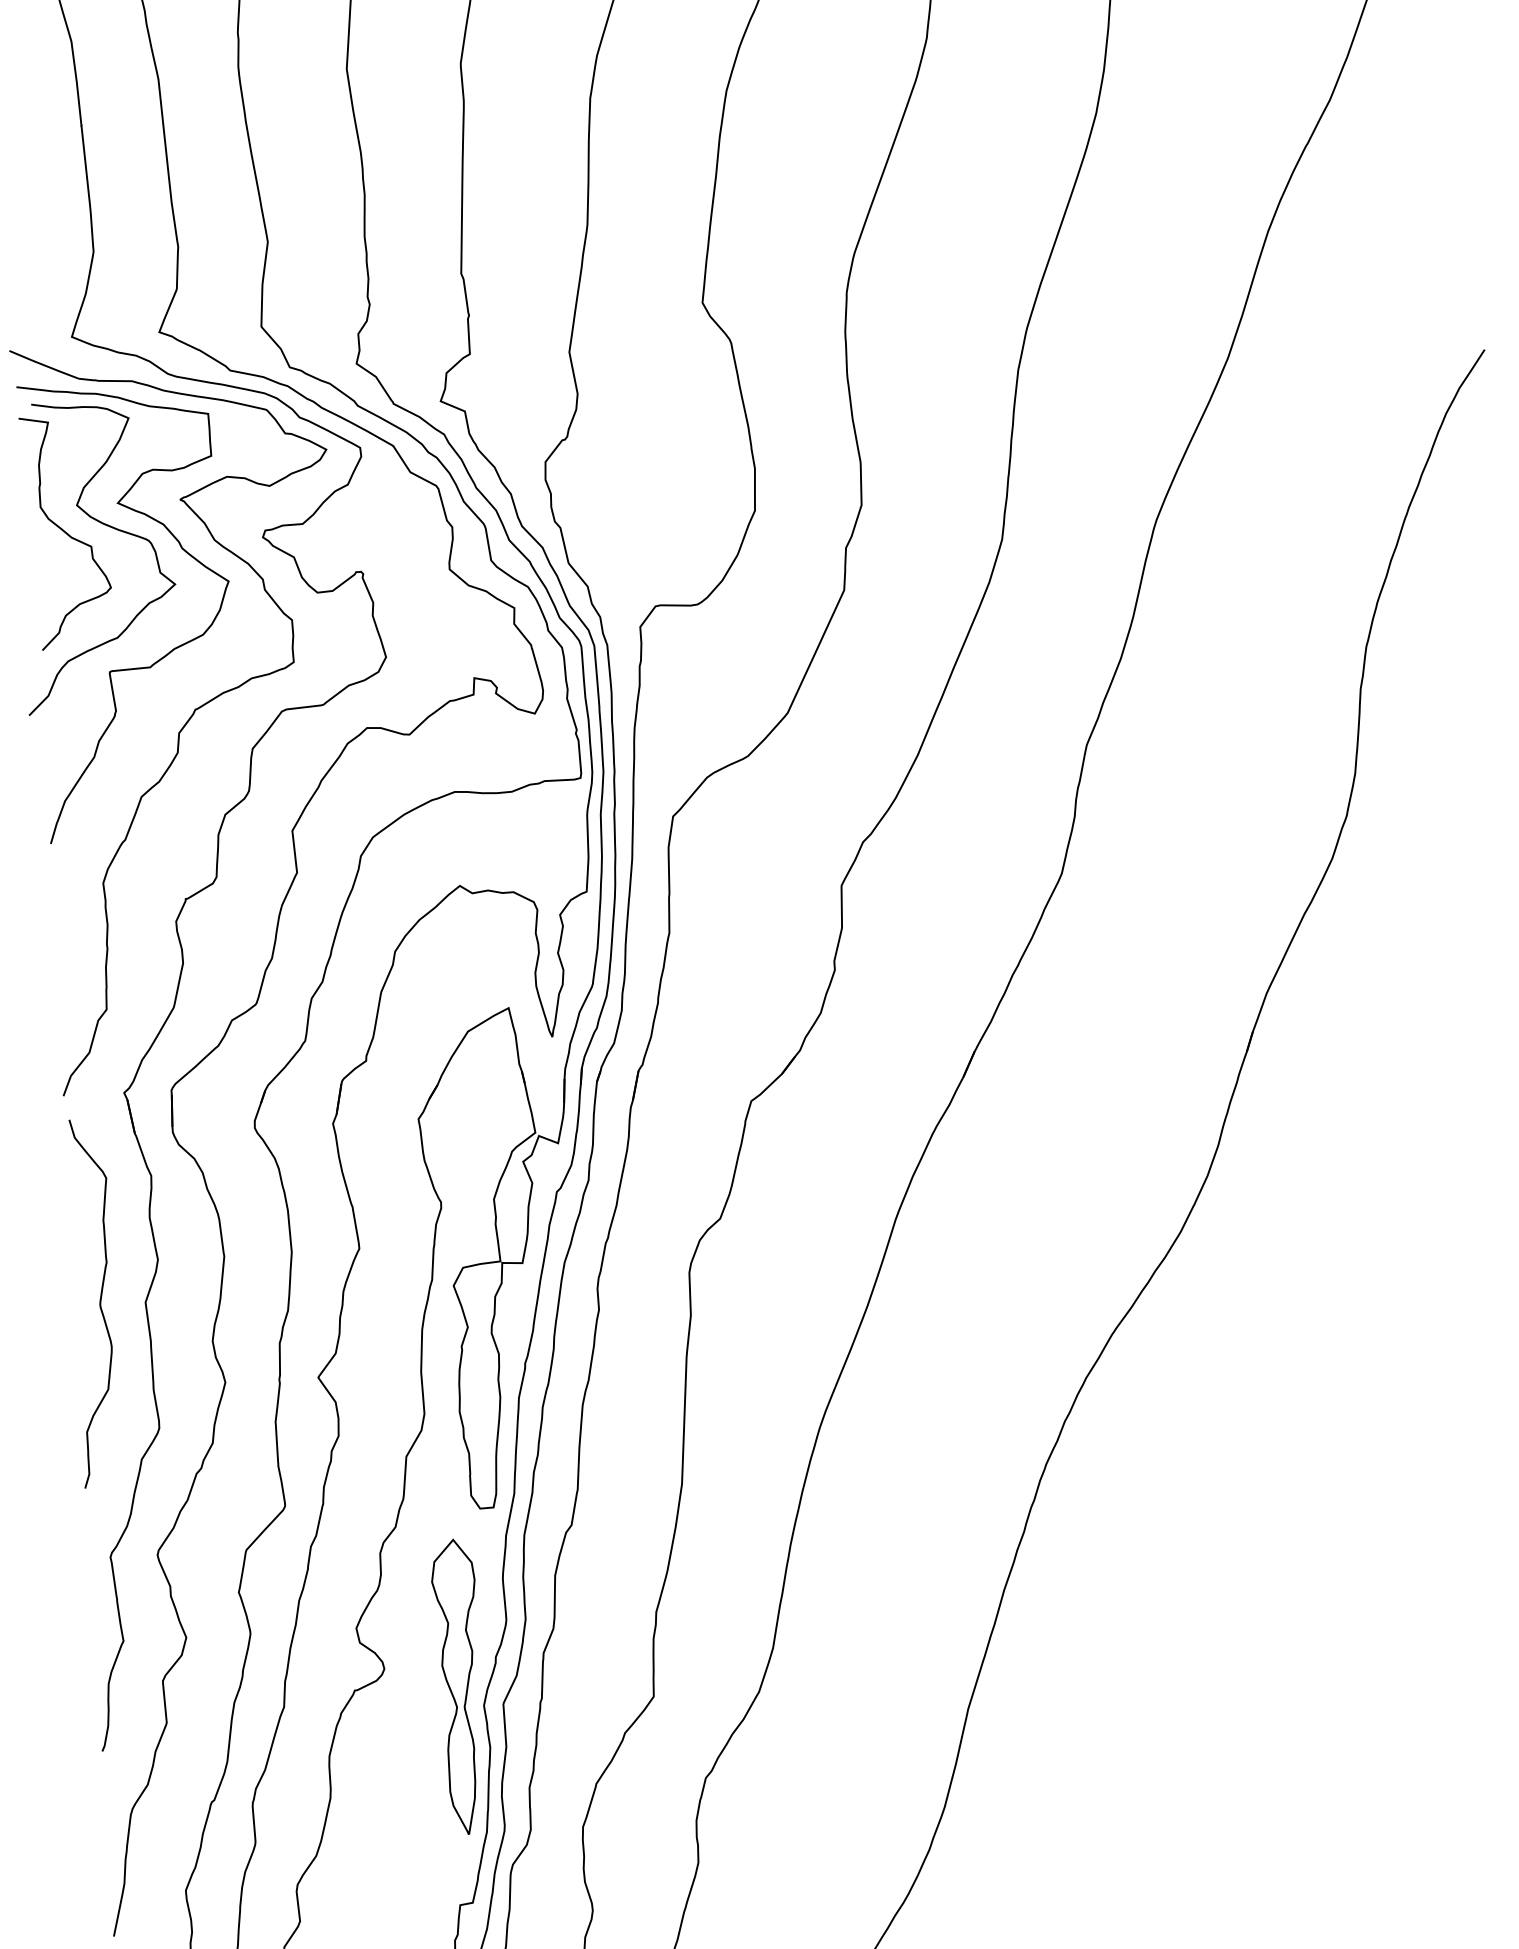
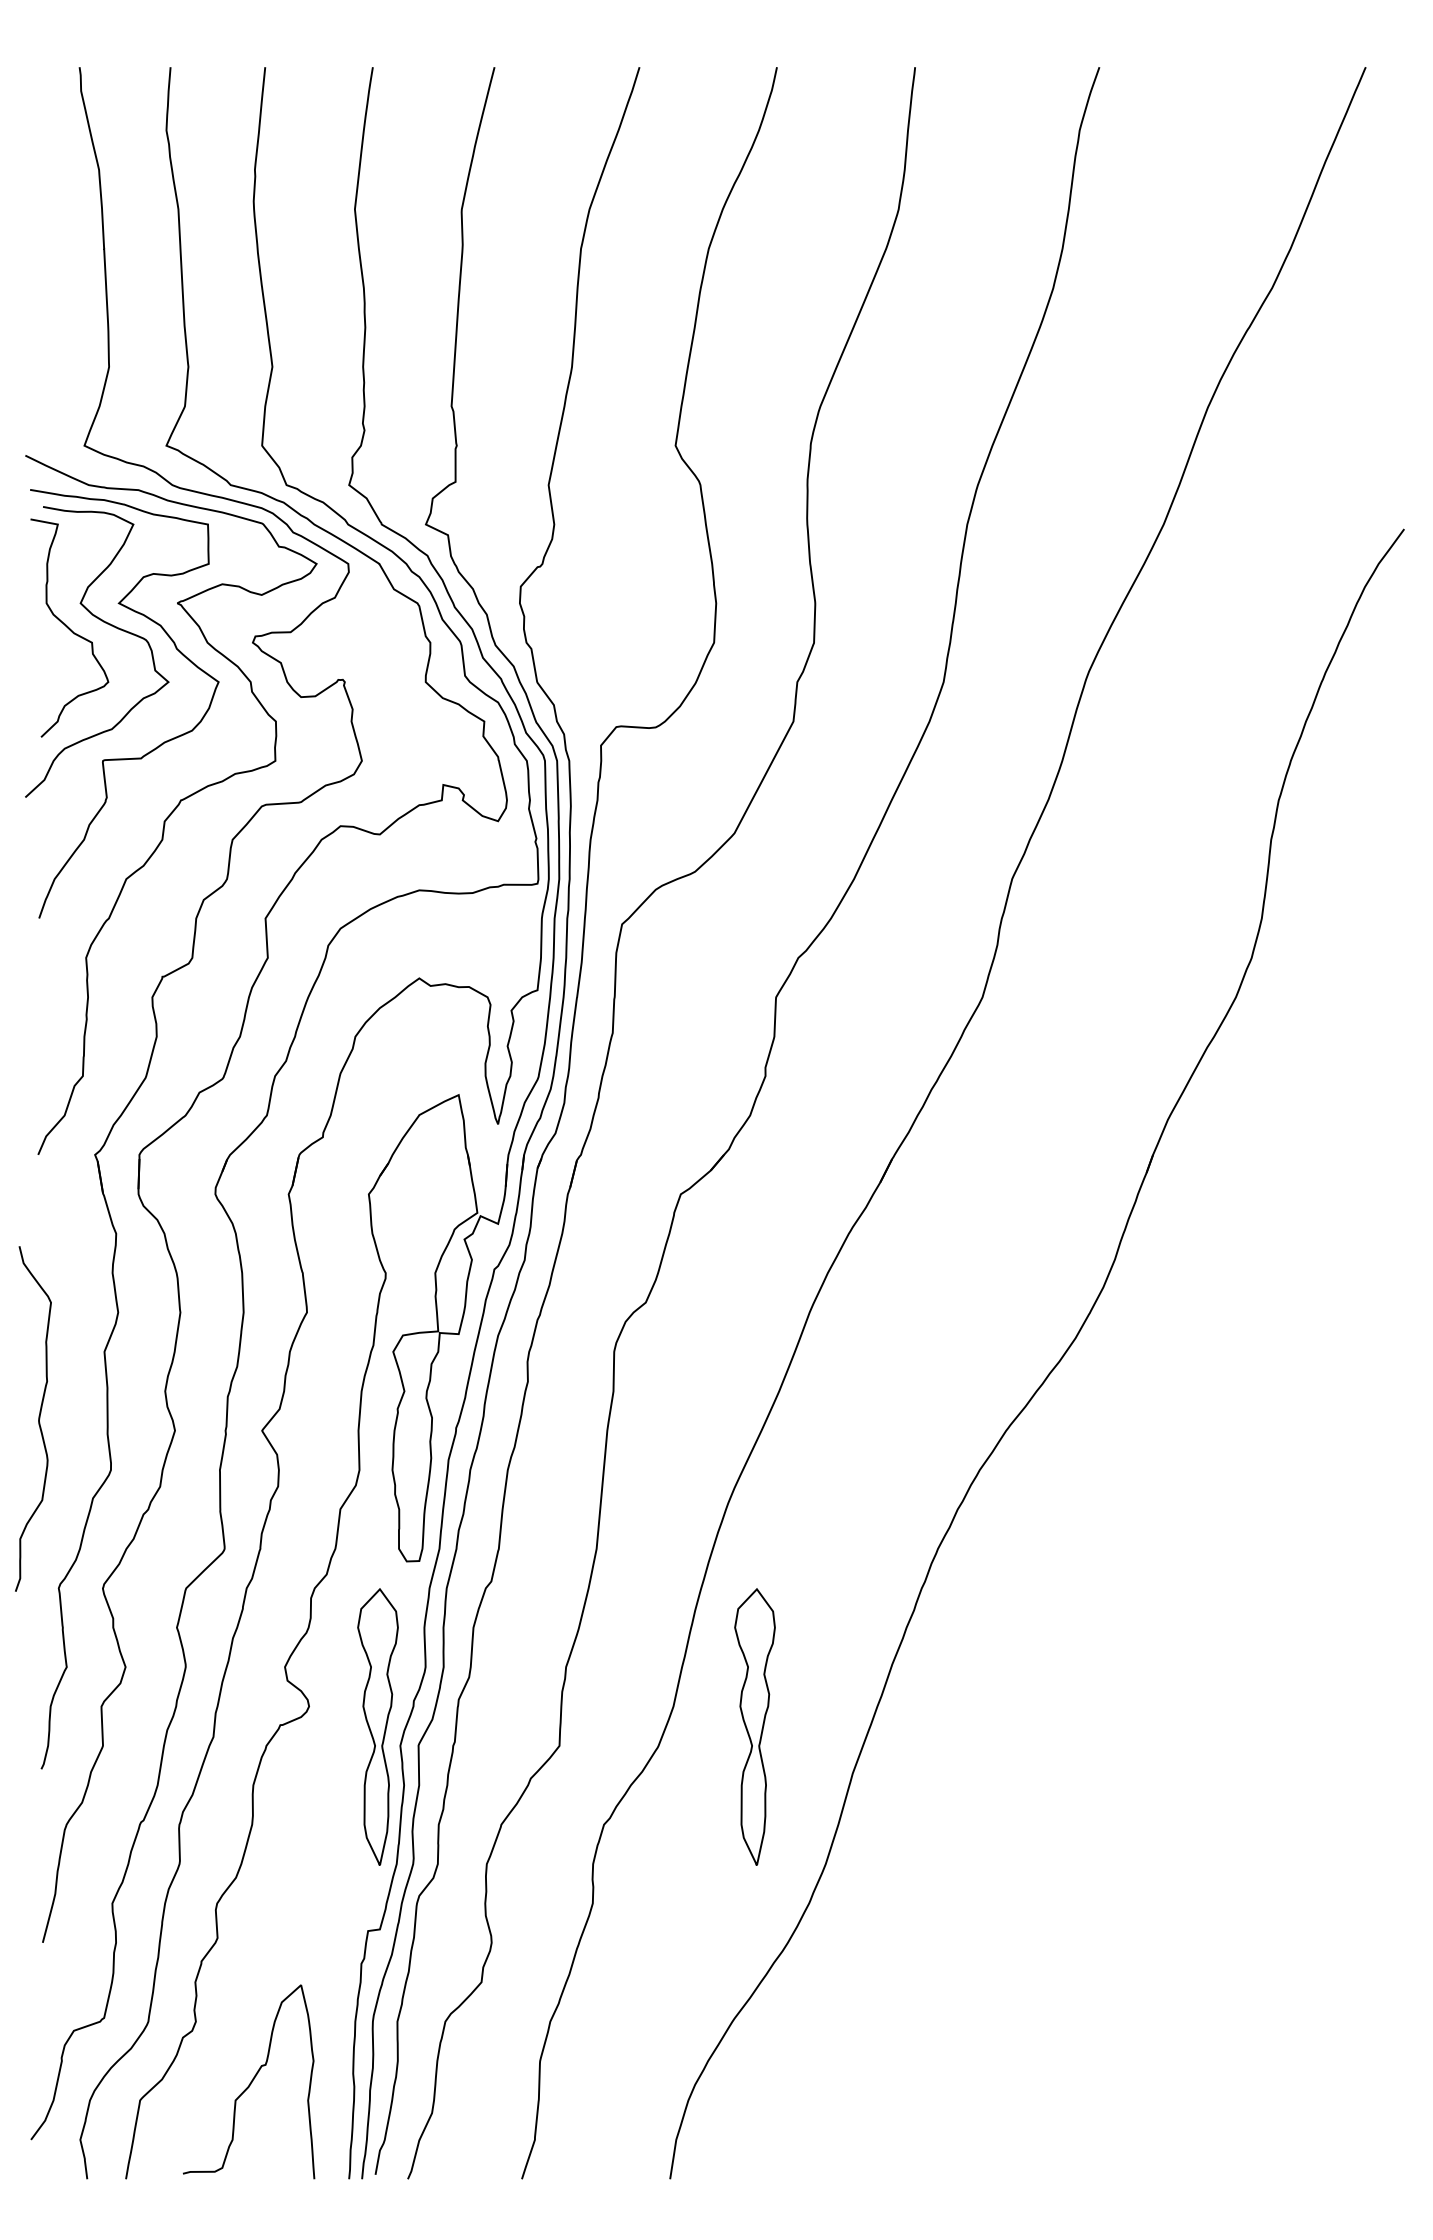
curve: (99, 1302) -> (38, 1418), moved
part: (860, 1664) -> (754, 1726), added

